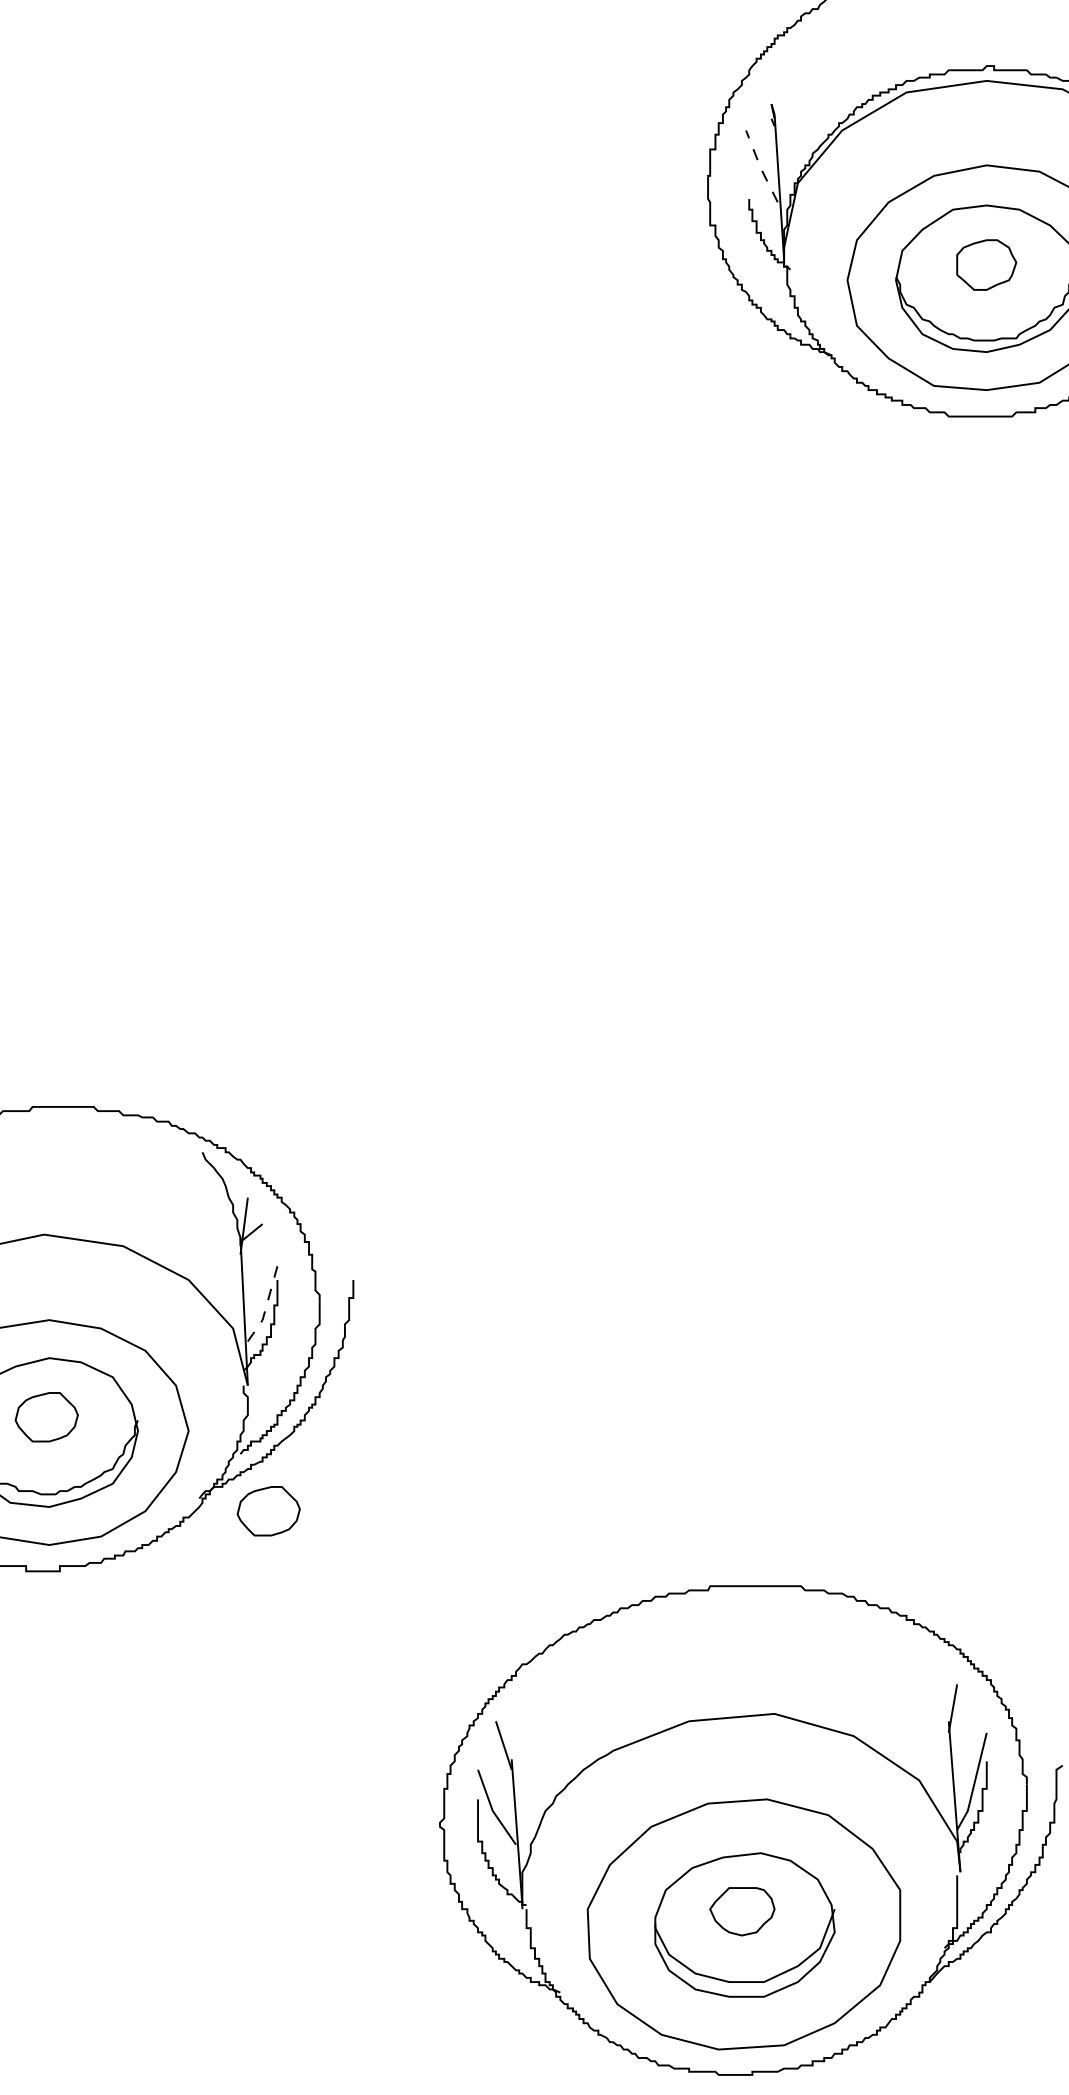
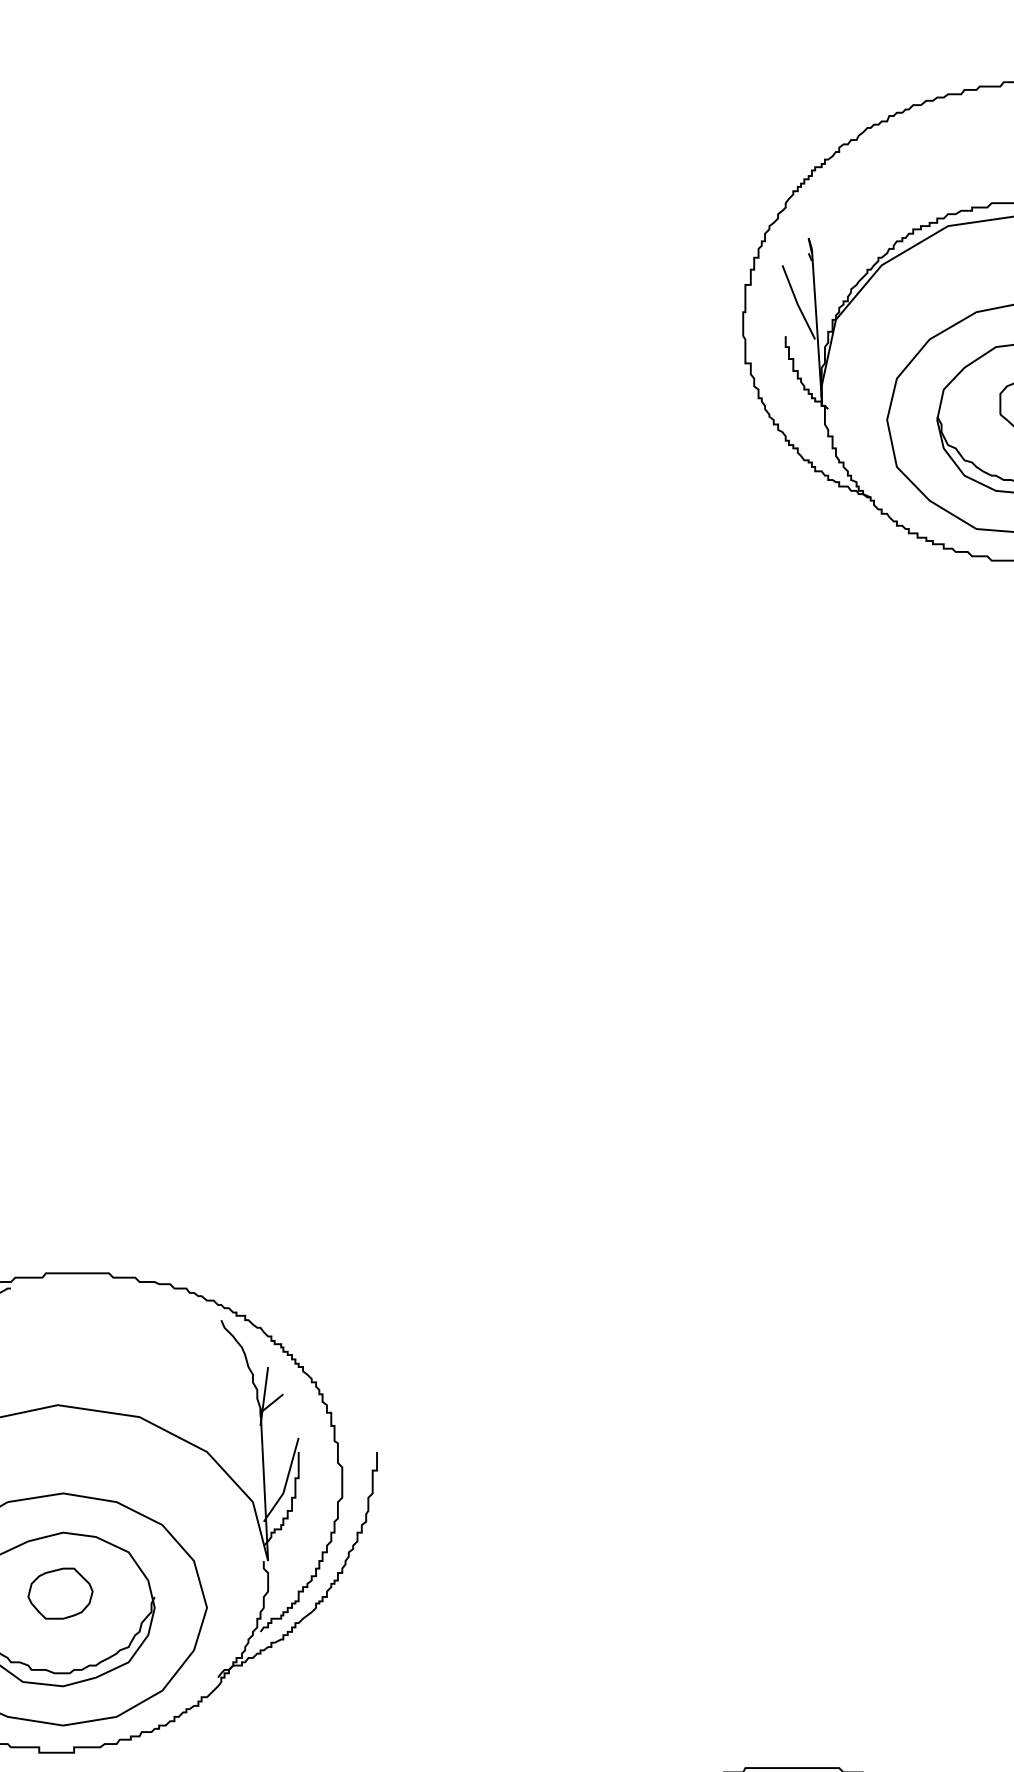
line: (760, 167) -> (797, 303), dashed -> solid
line: (265, 1310) -> (286, 1483), dashed -> solid
part: (268, 1511) -> (289, 1690), removed

